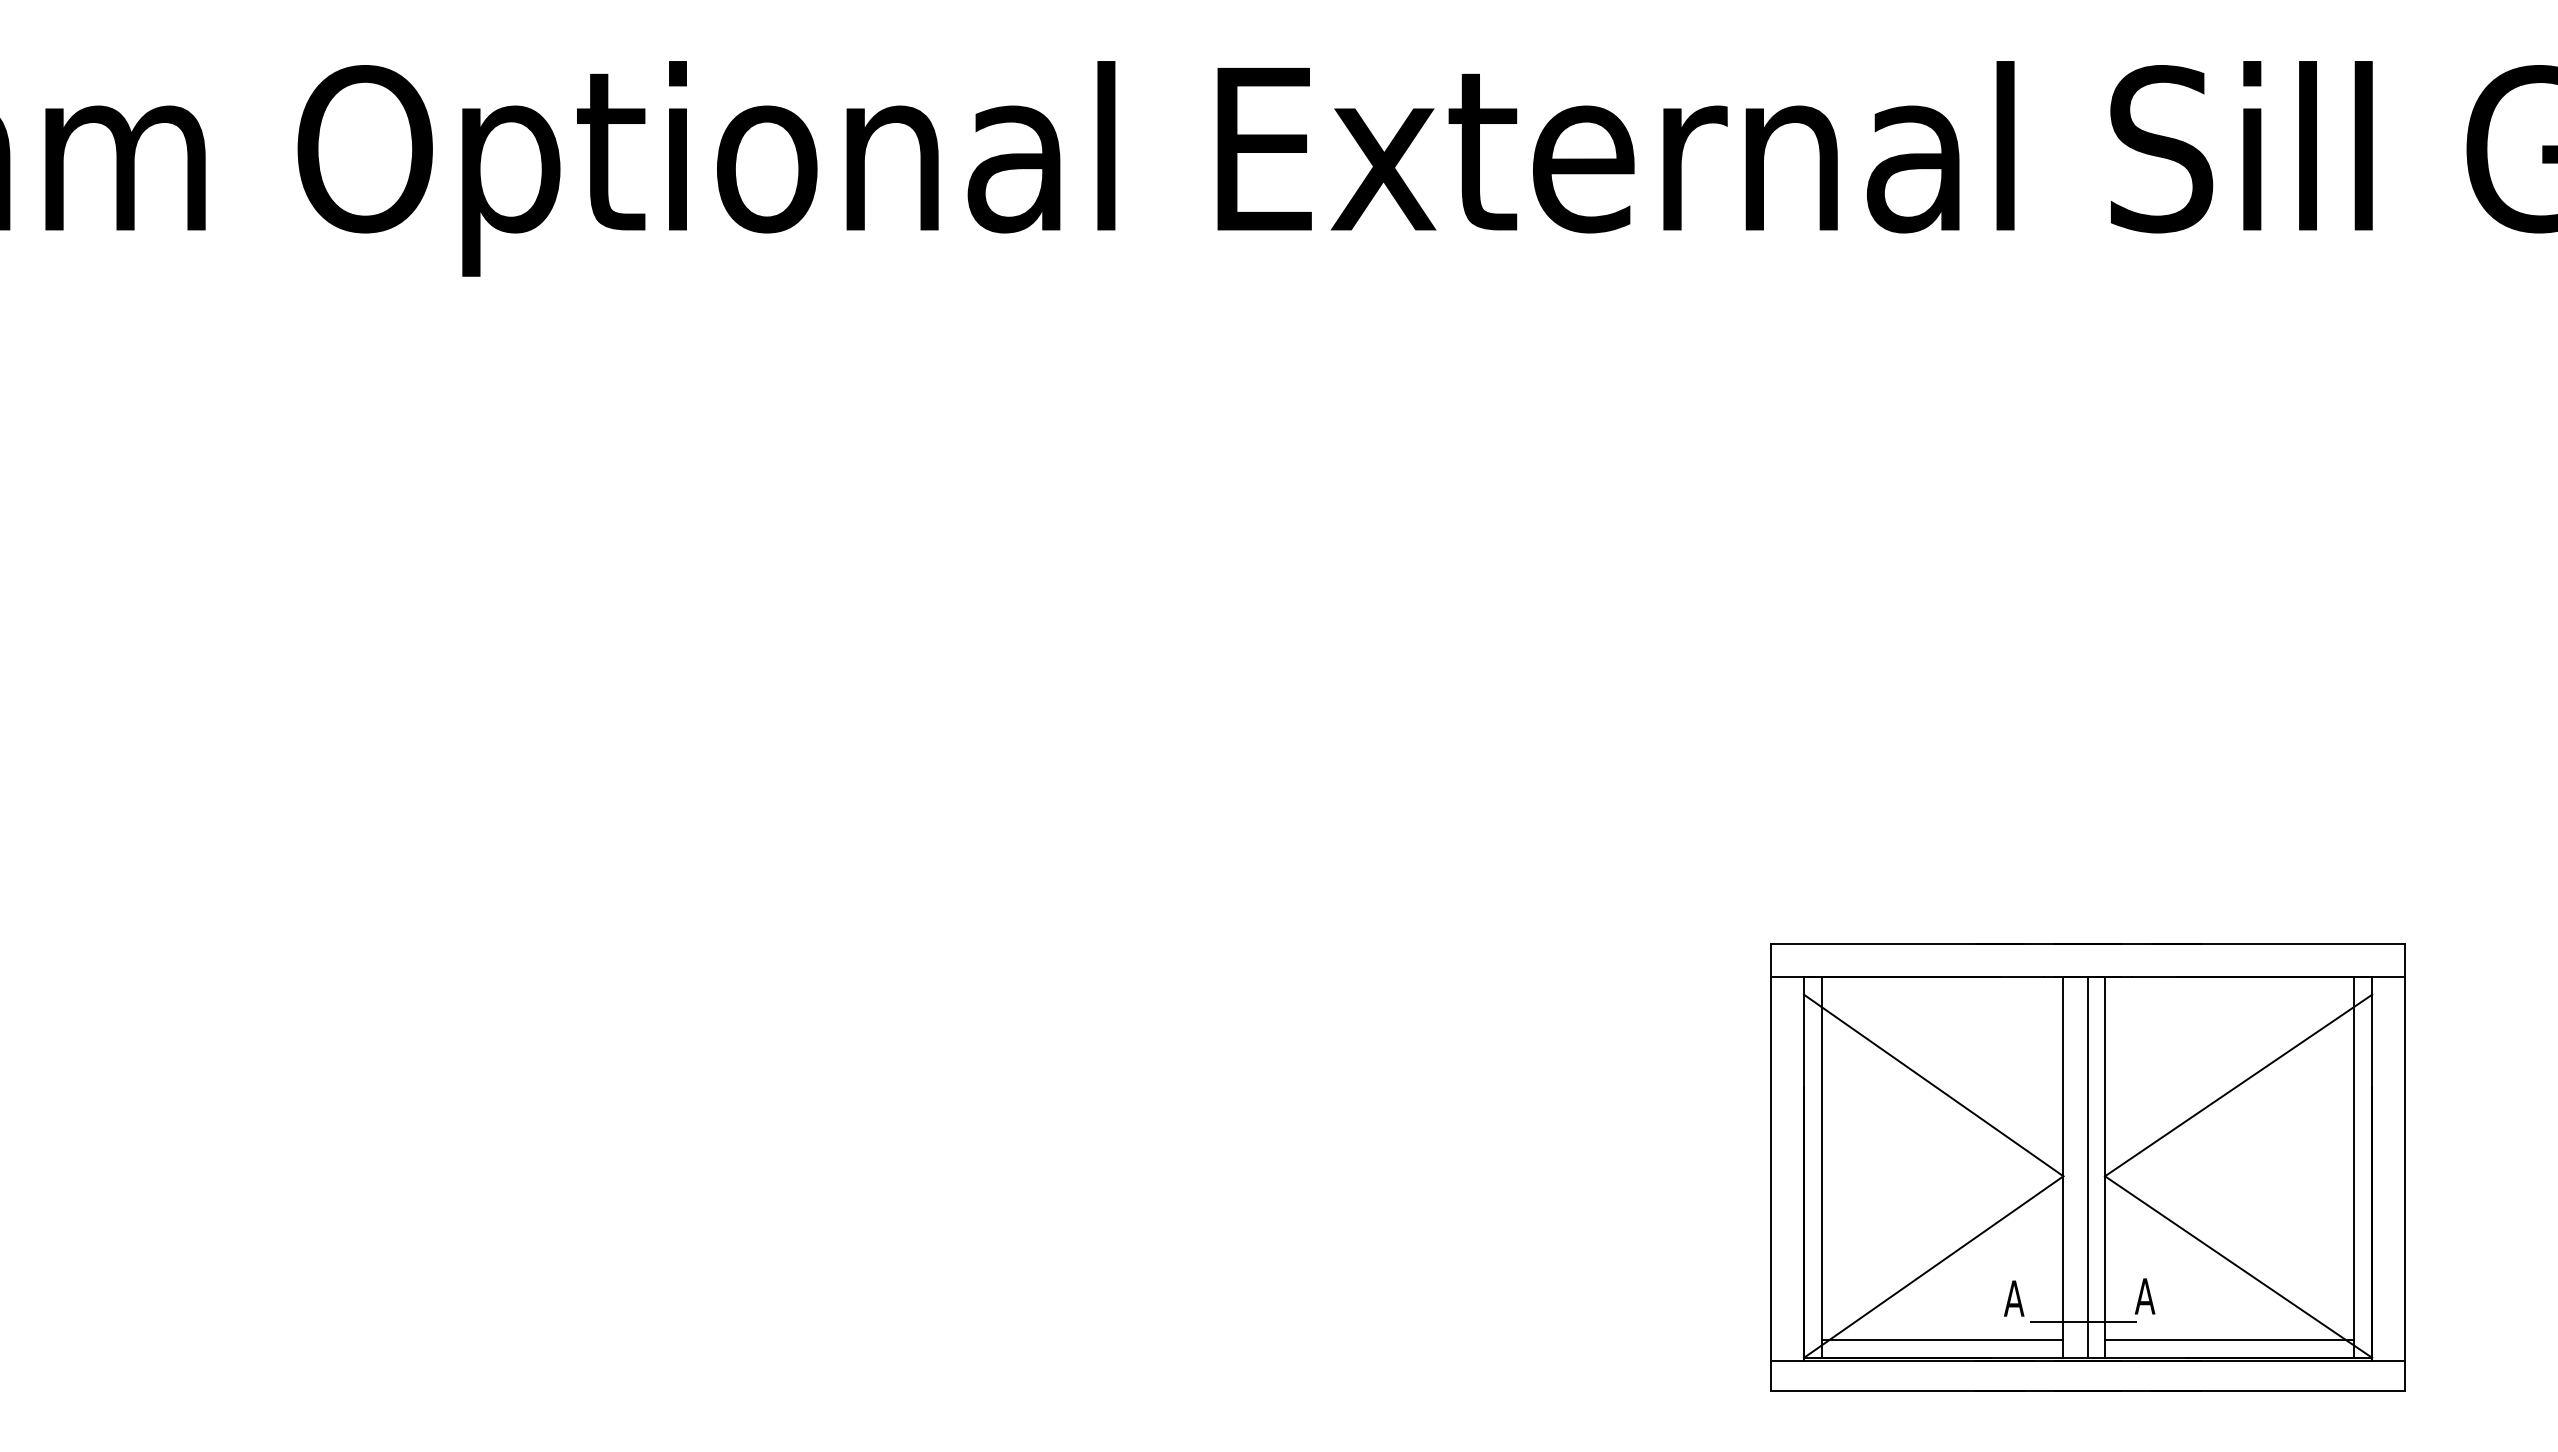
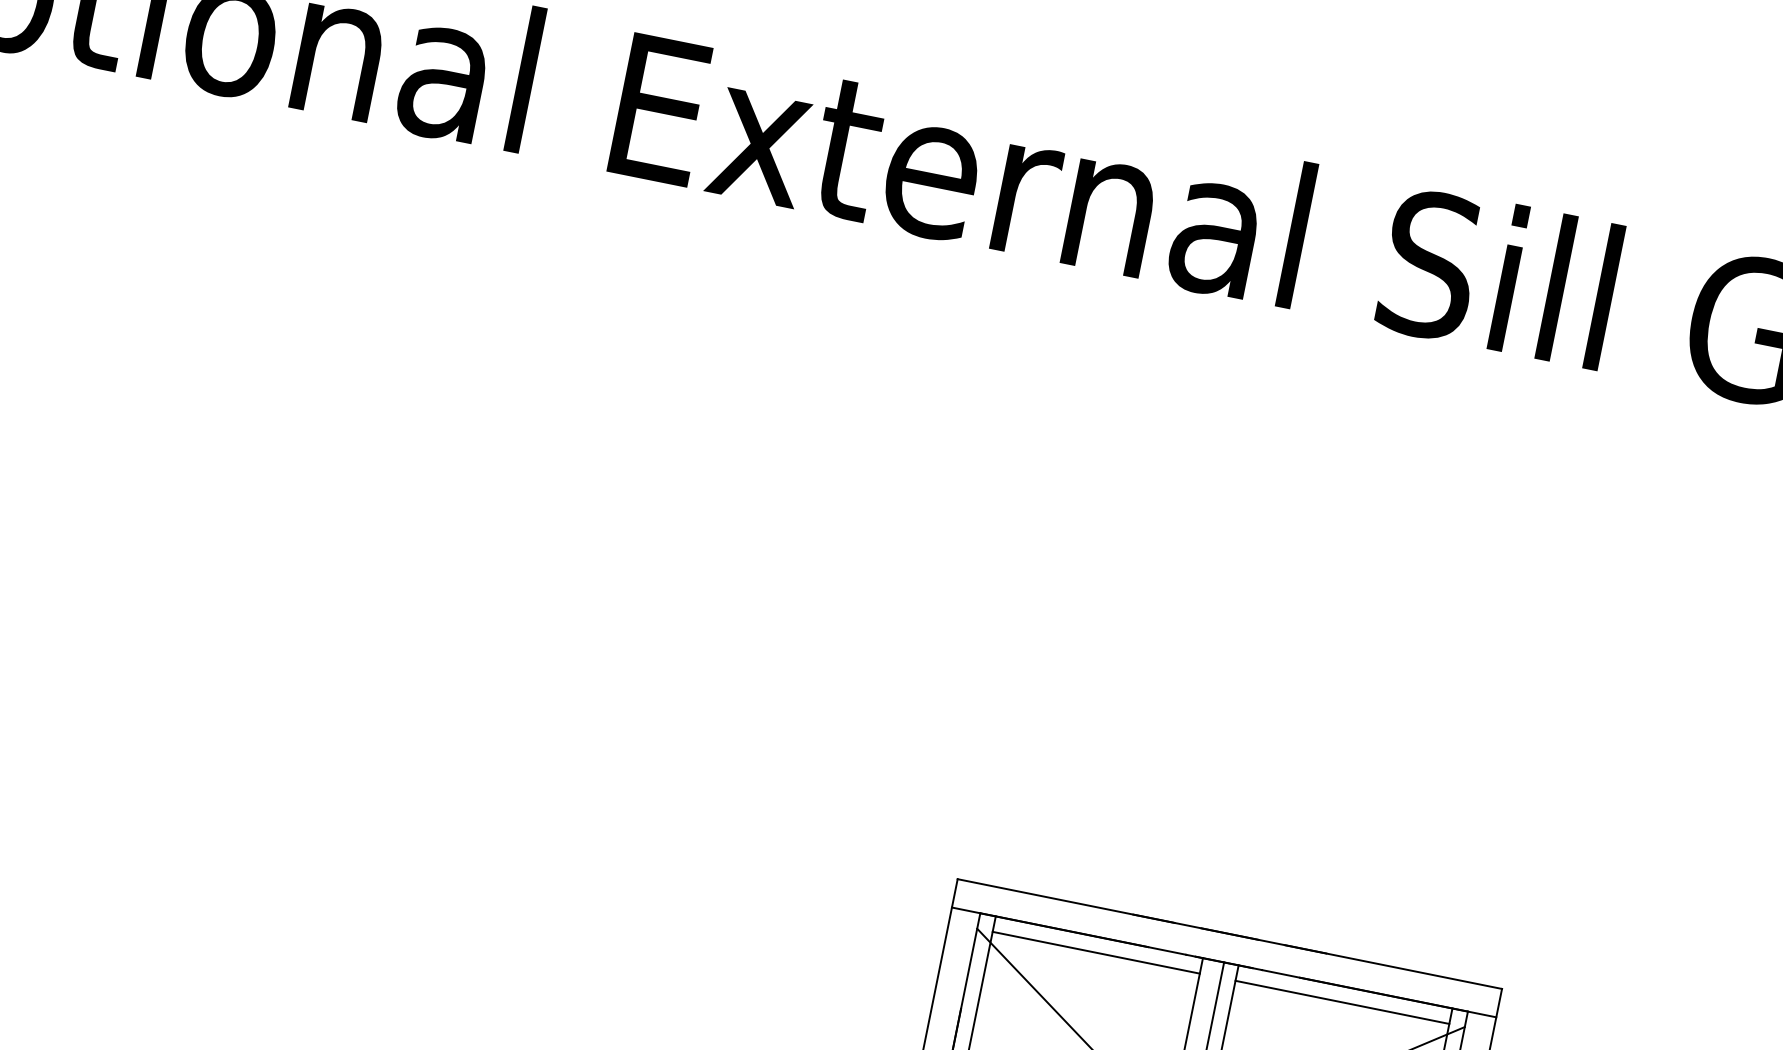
line: (1942, 994) -> (1096, 952), added
line: (2229, 994) -> (1342, 1002), added

